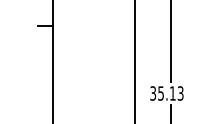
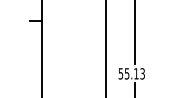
text: (152, 93) -> (120, 73), 35.13 -> 55.13

